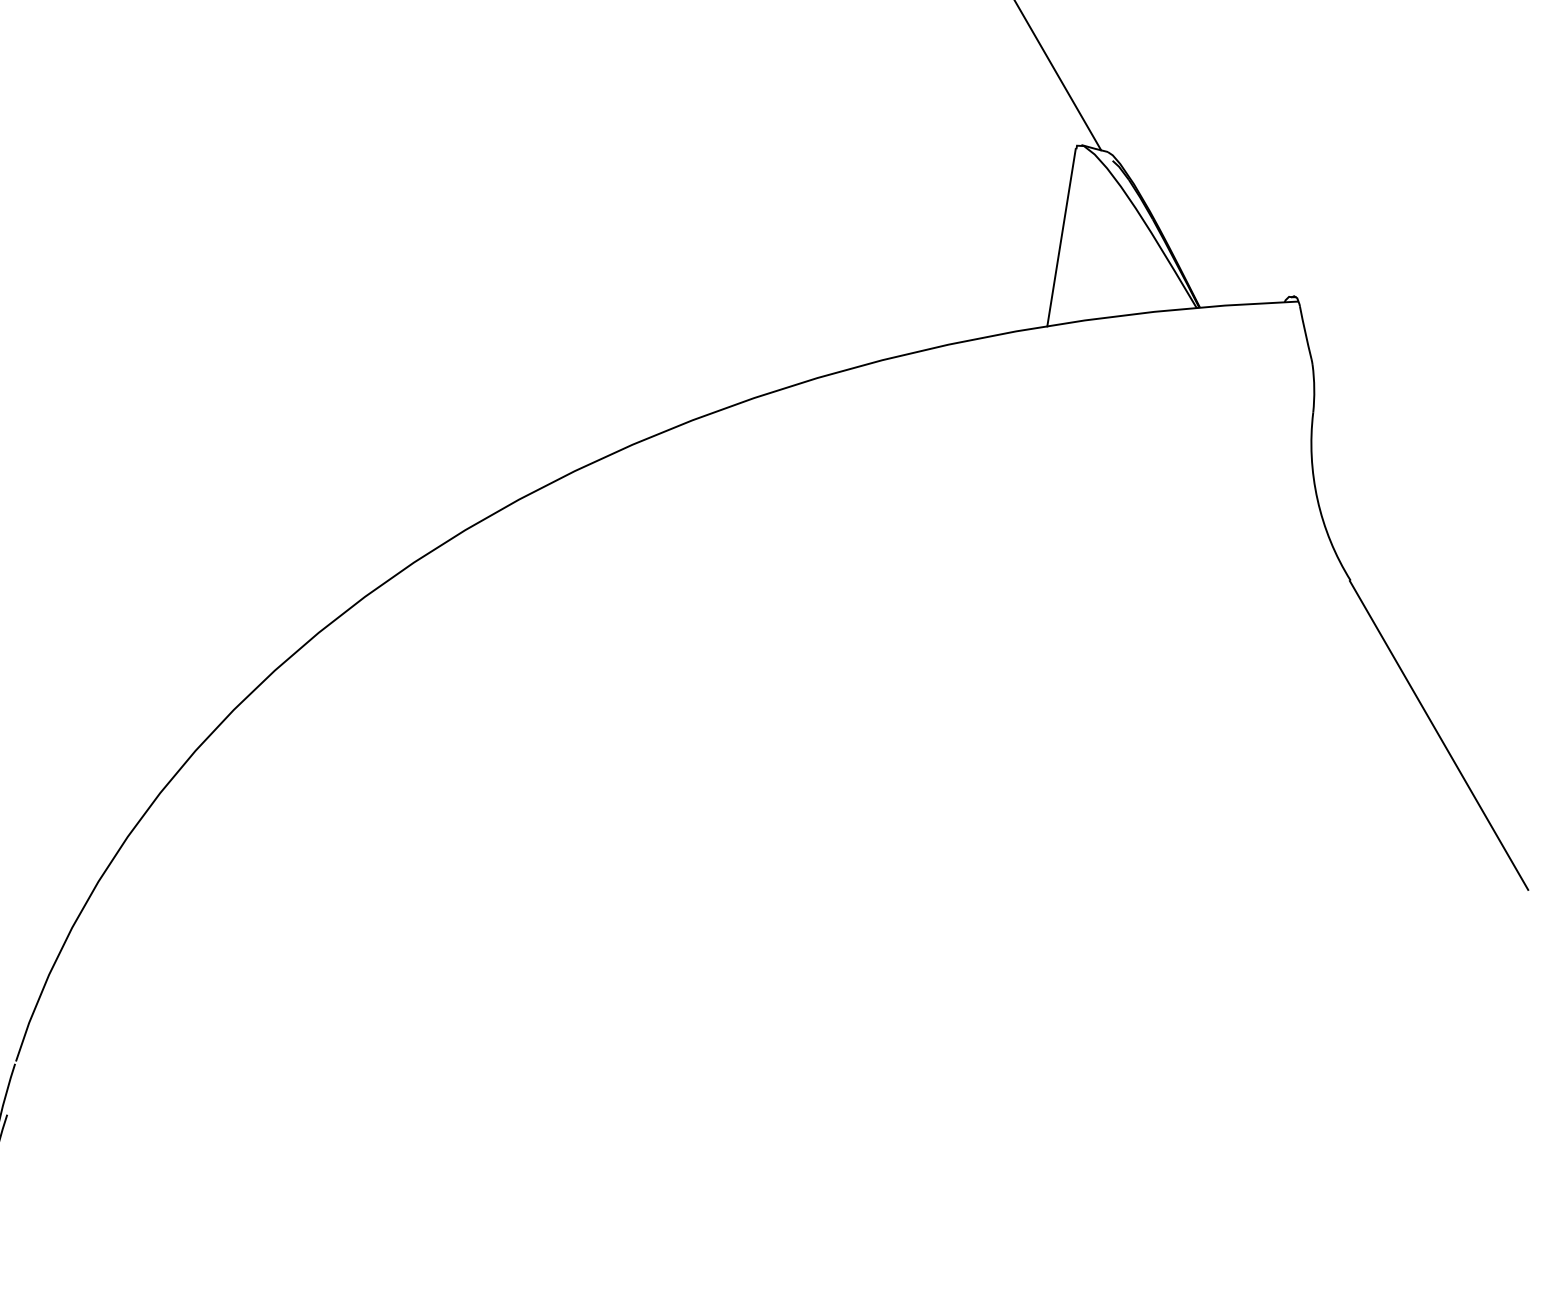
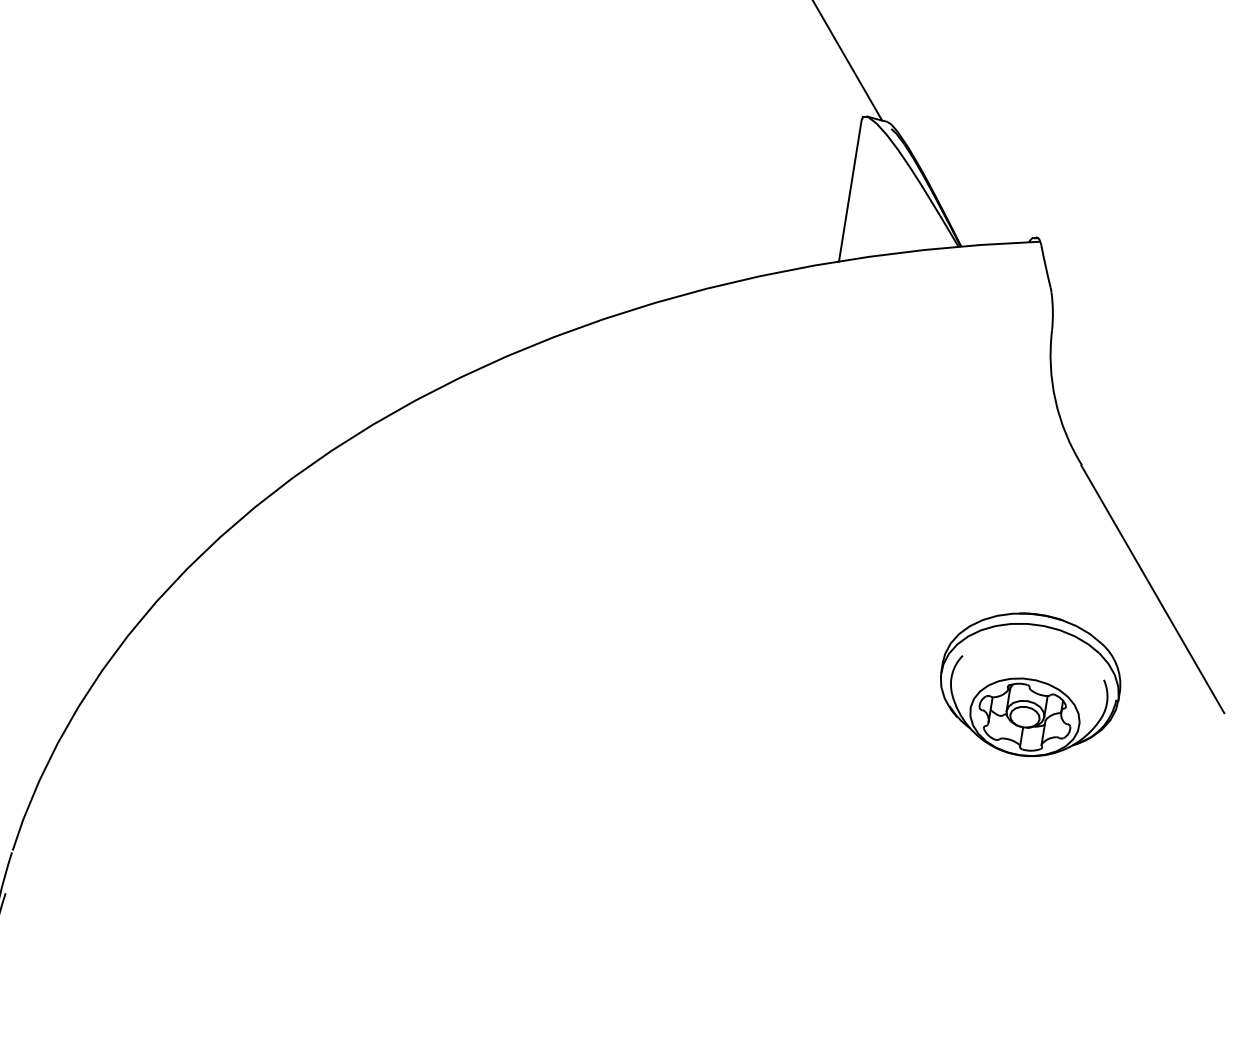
part: (1286, 854) -> (1030, 684), added

